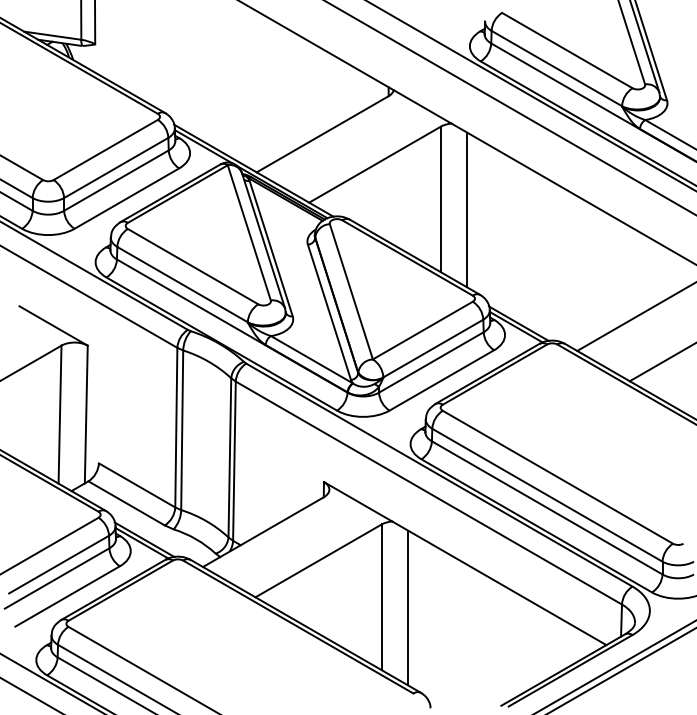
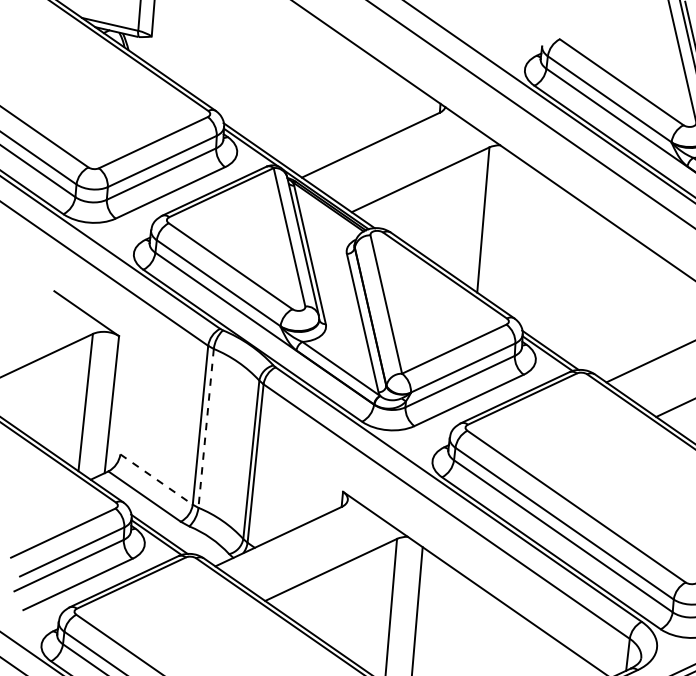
line: (467, 209) -> (508, 232), removed
line: (182, 430) -> (206, 428), solid -> dashed
line: (137, 485) -> (156, 479), solid -> dashed

